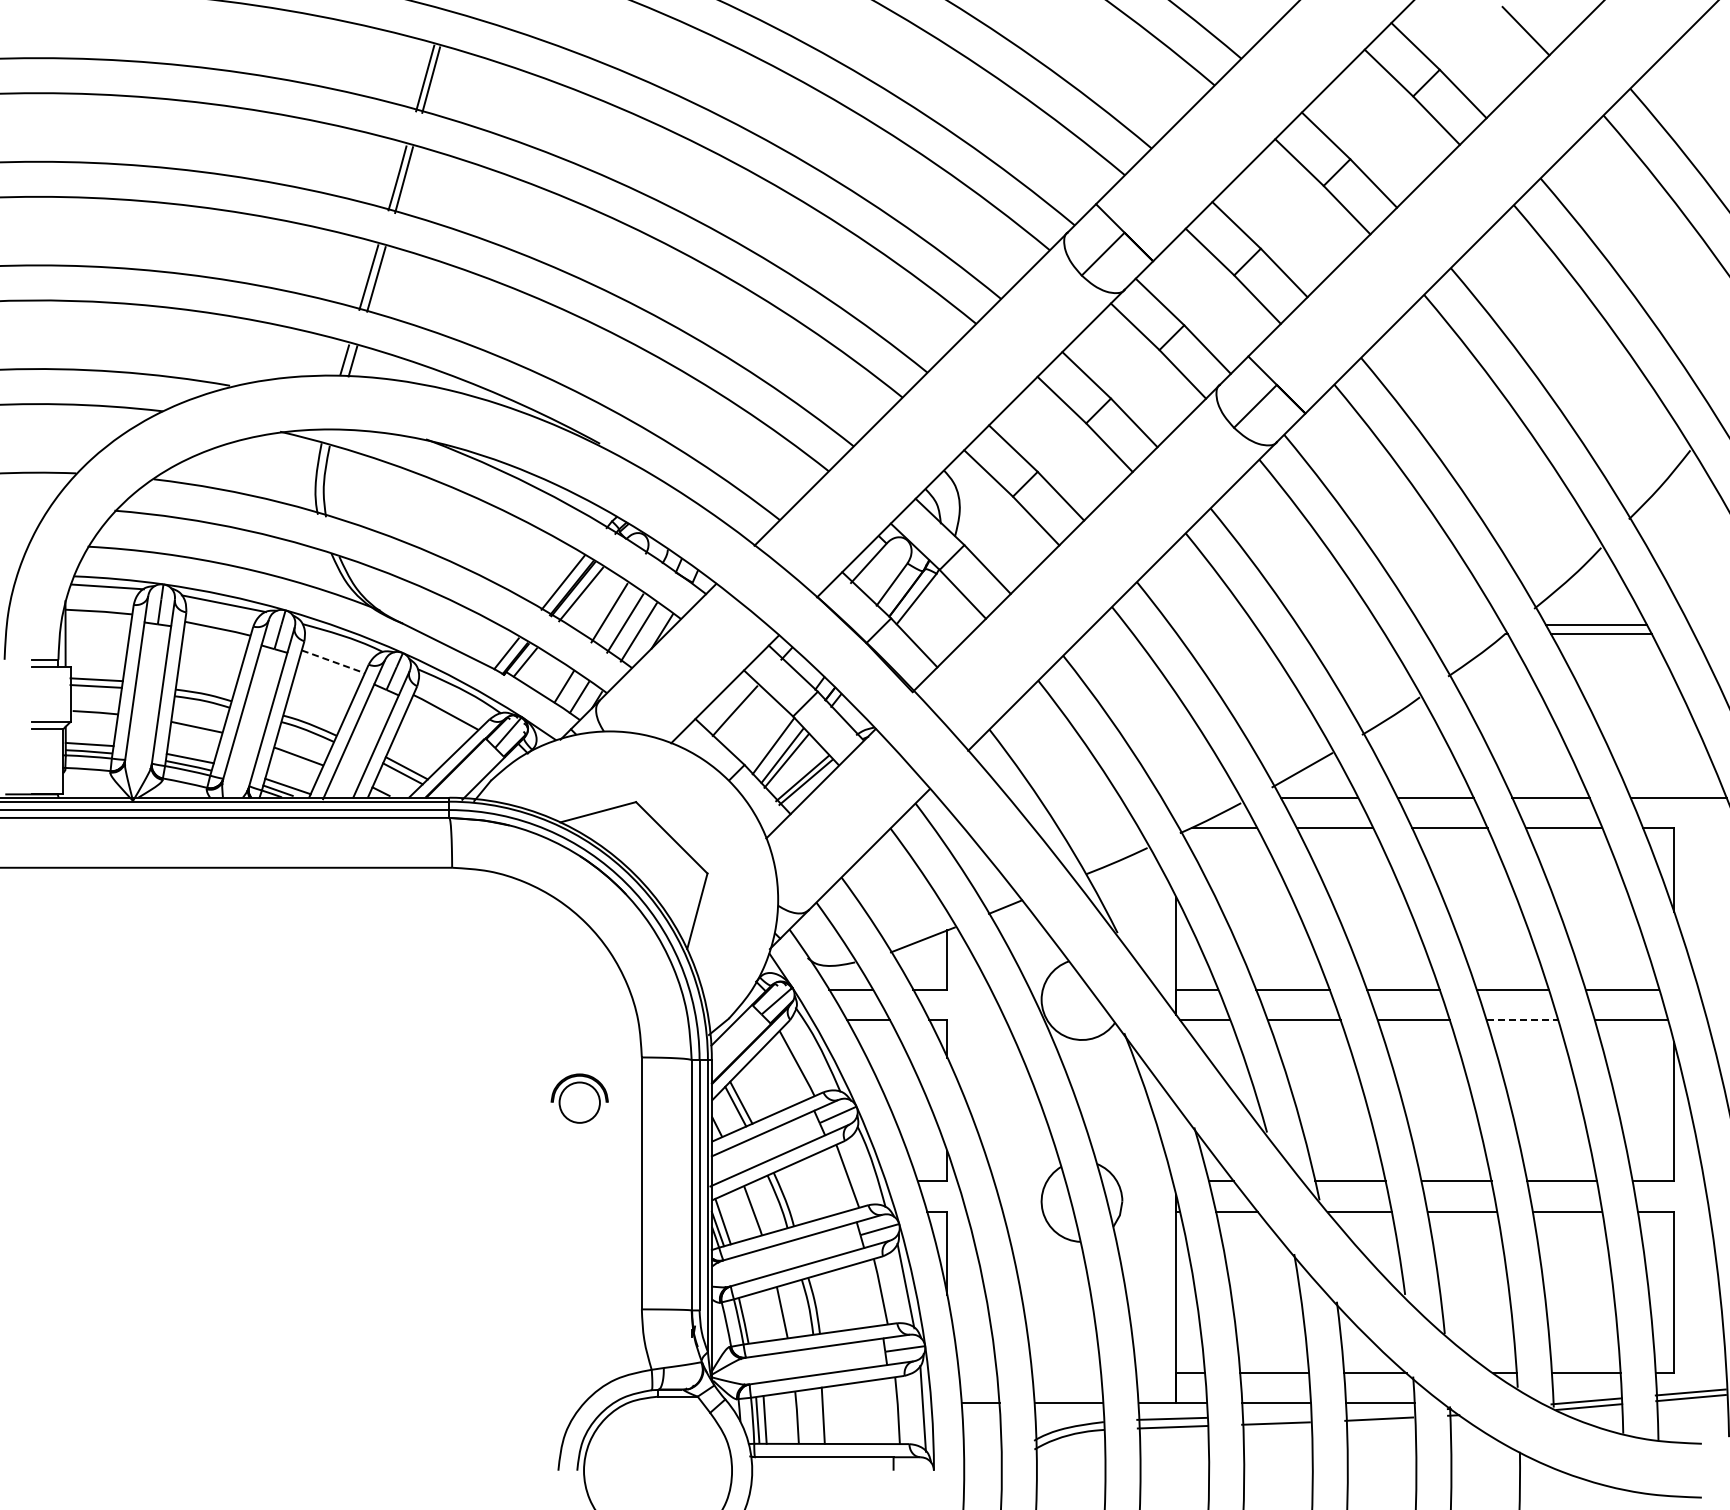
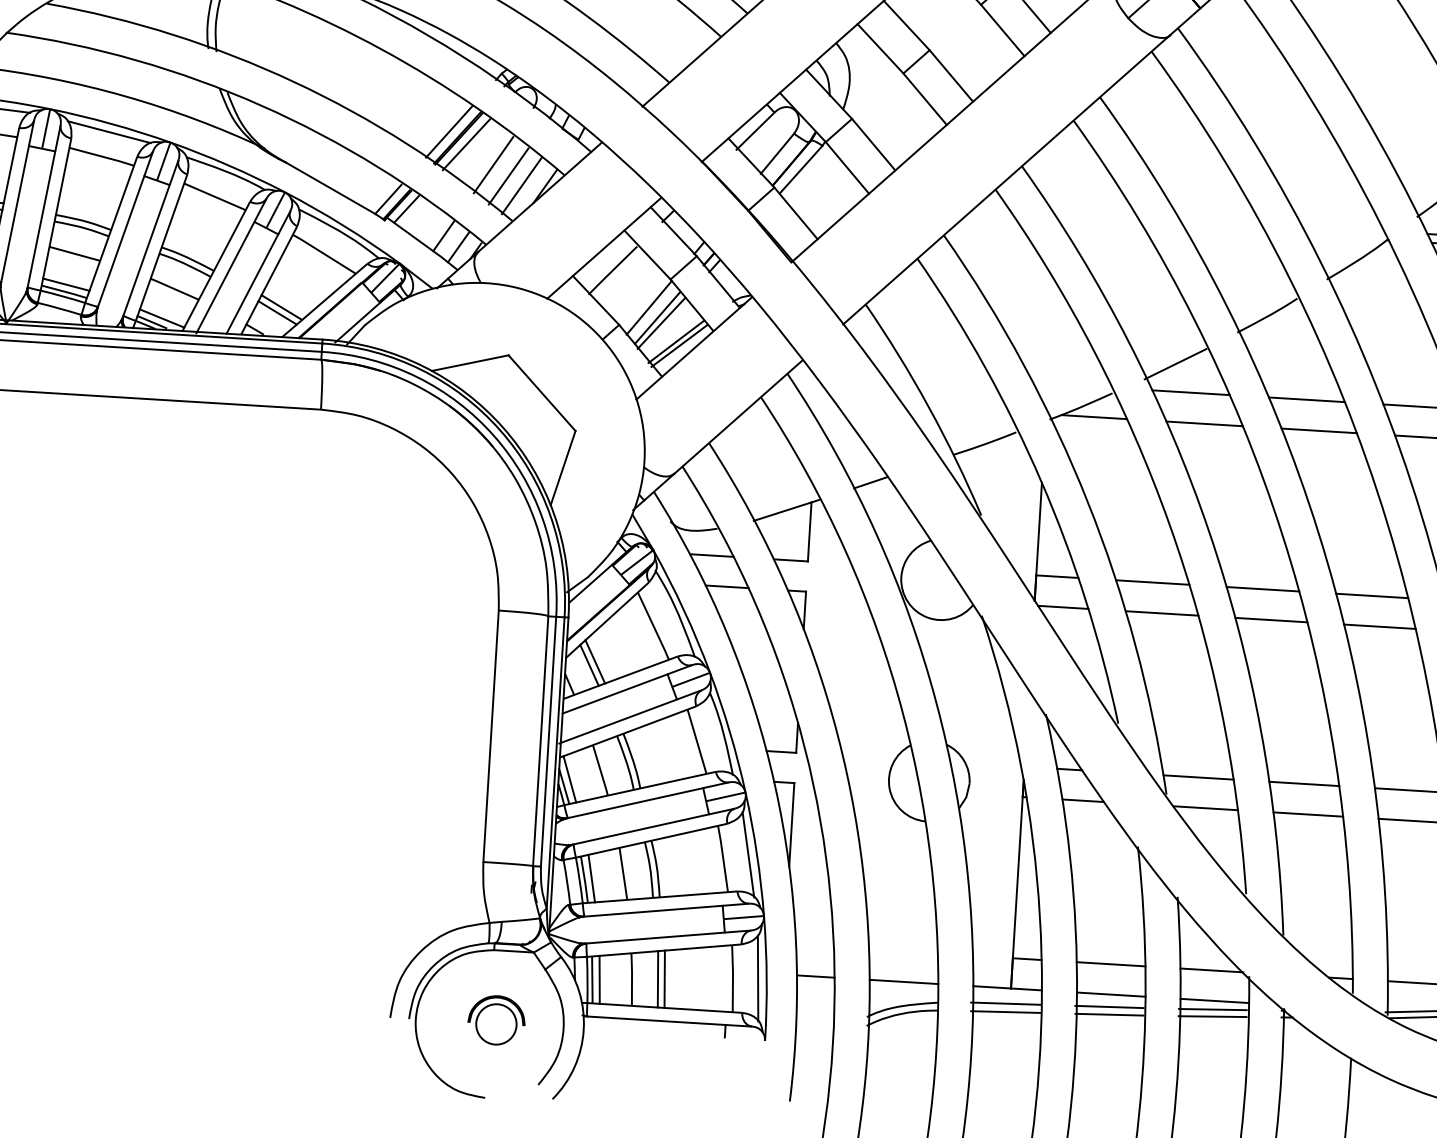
line: (334, 662) -> (216, 197), dashed -> solid
line: (1522, 1019) -> (1380, 626), dashed -> solid
part: (579, 1098) -> (496, 1020), moved
line: (750, 1318) -> (591, 877), added
line: (1378, 1411) -> (1212, 1008), added
line: (829, 1414) -> (664, 978), added
line: (1275, 1415) -> (1109, 1006), added

